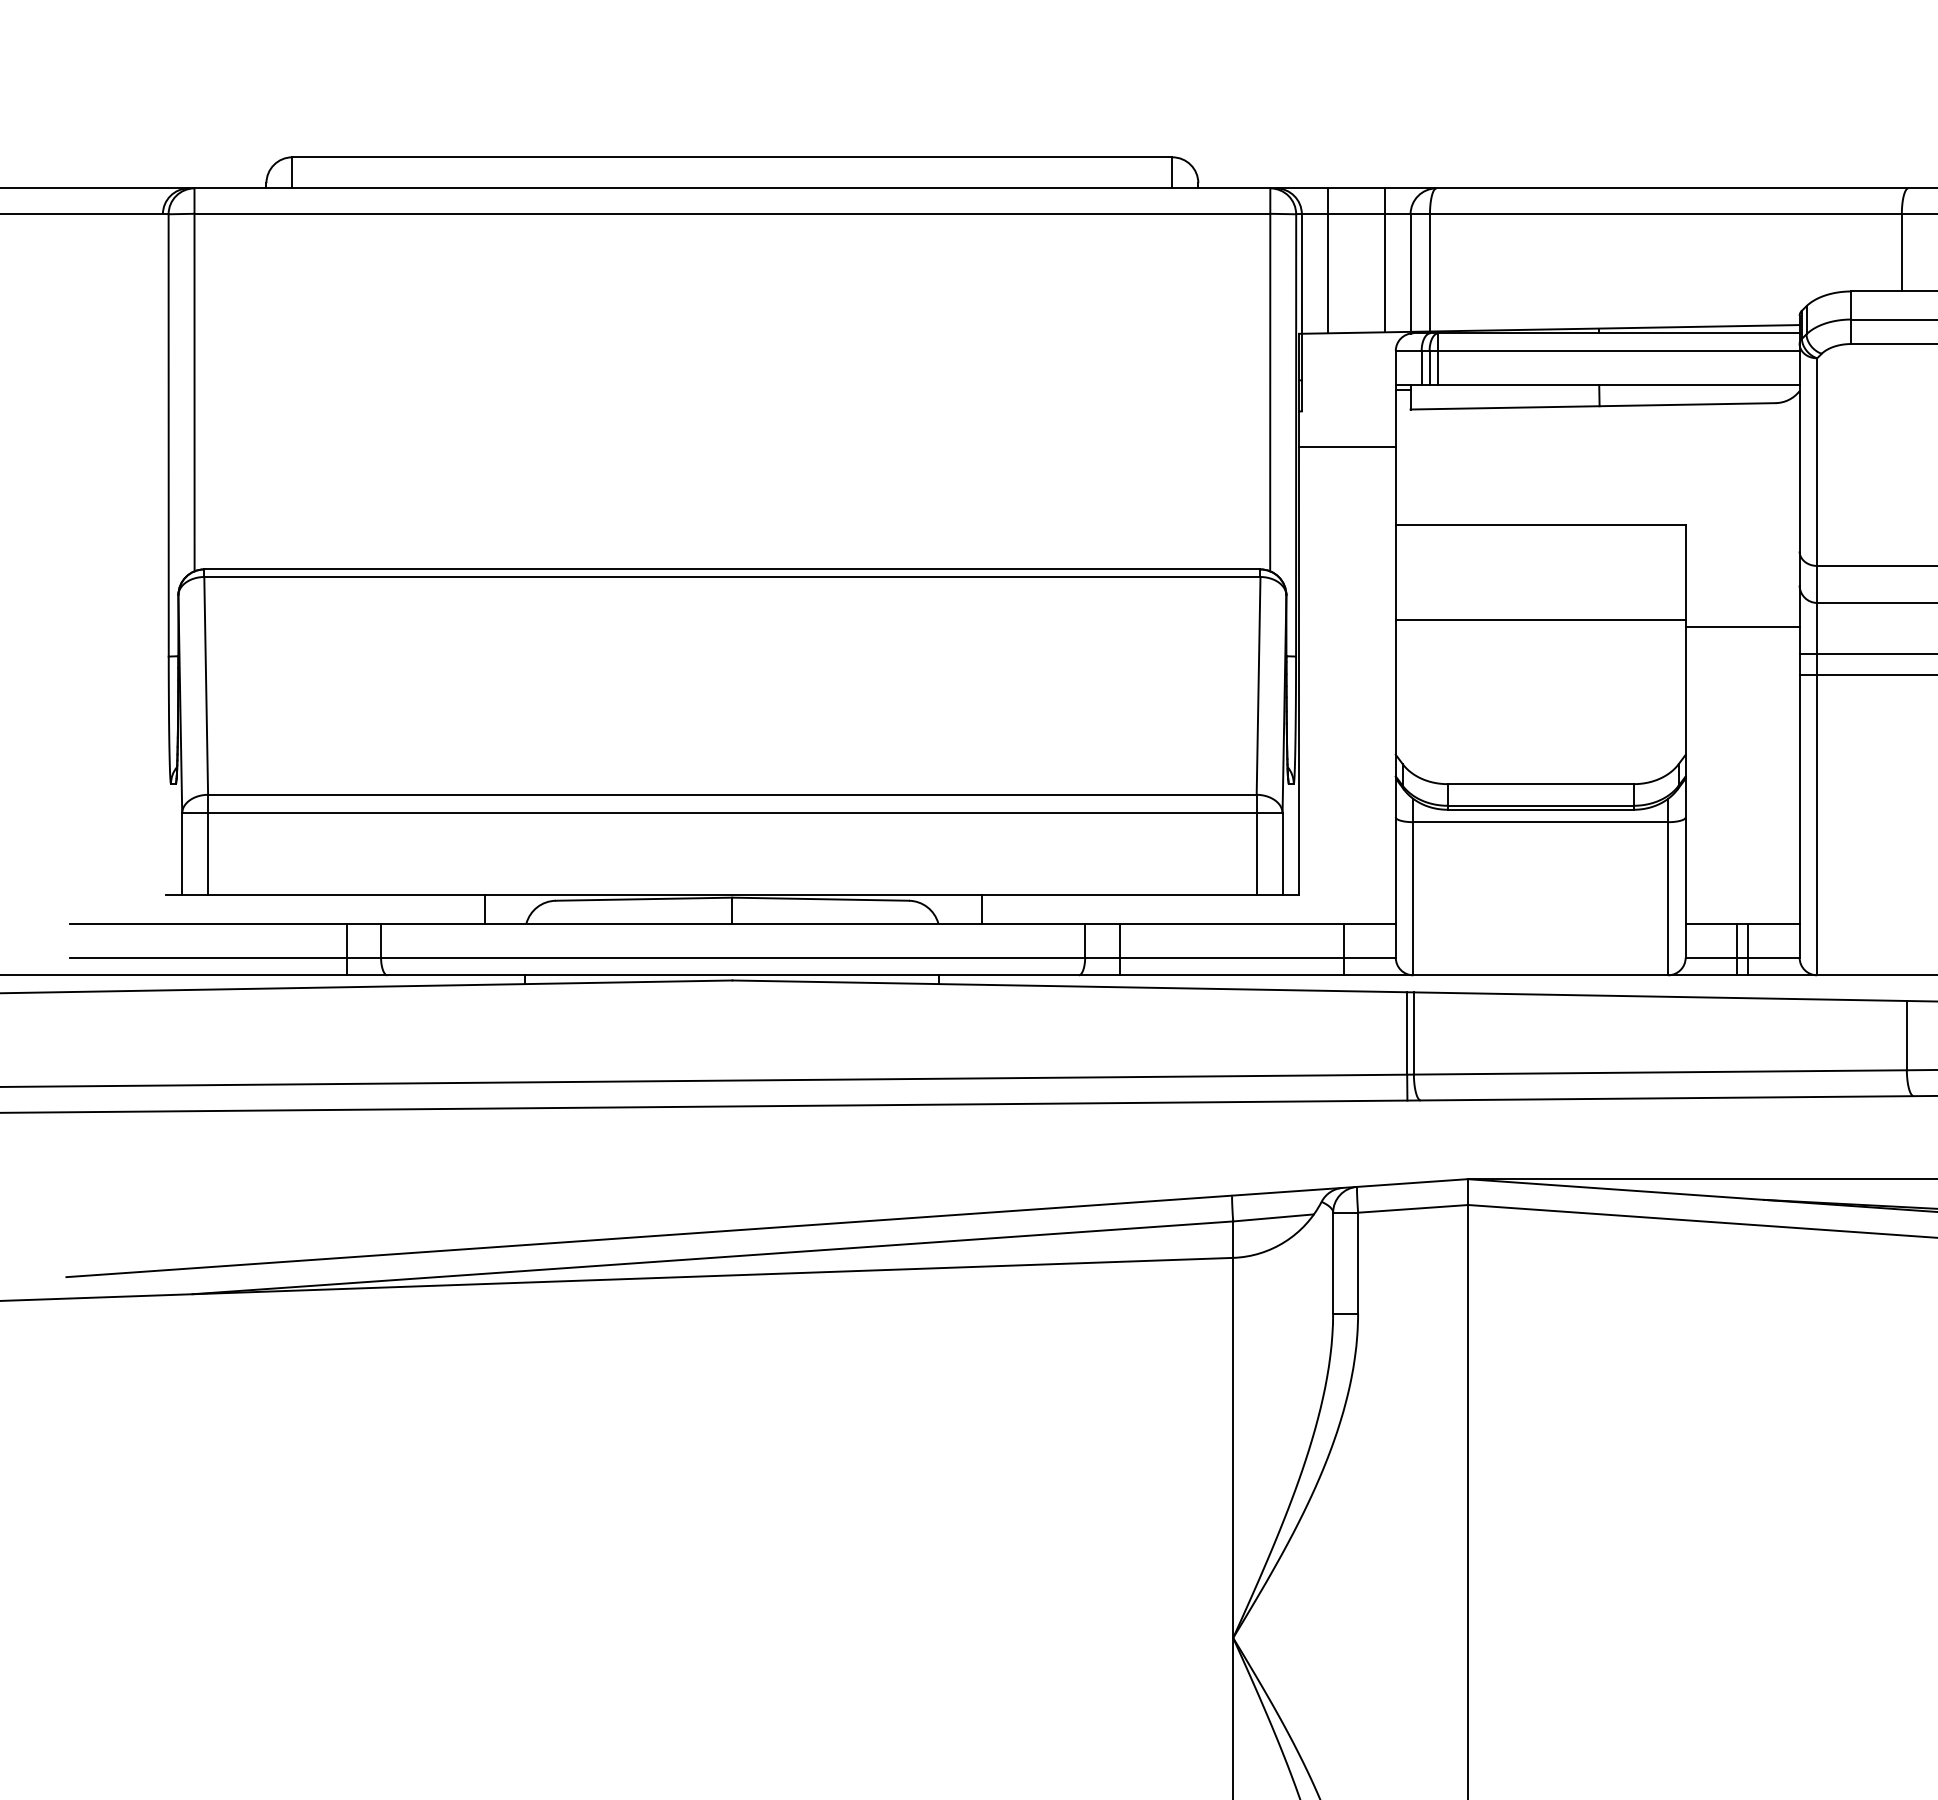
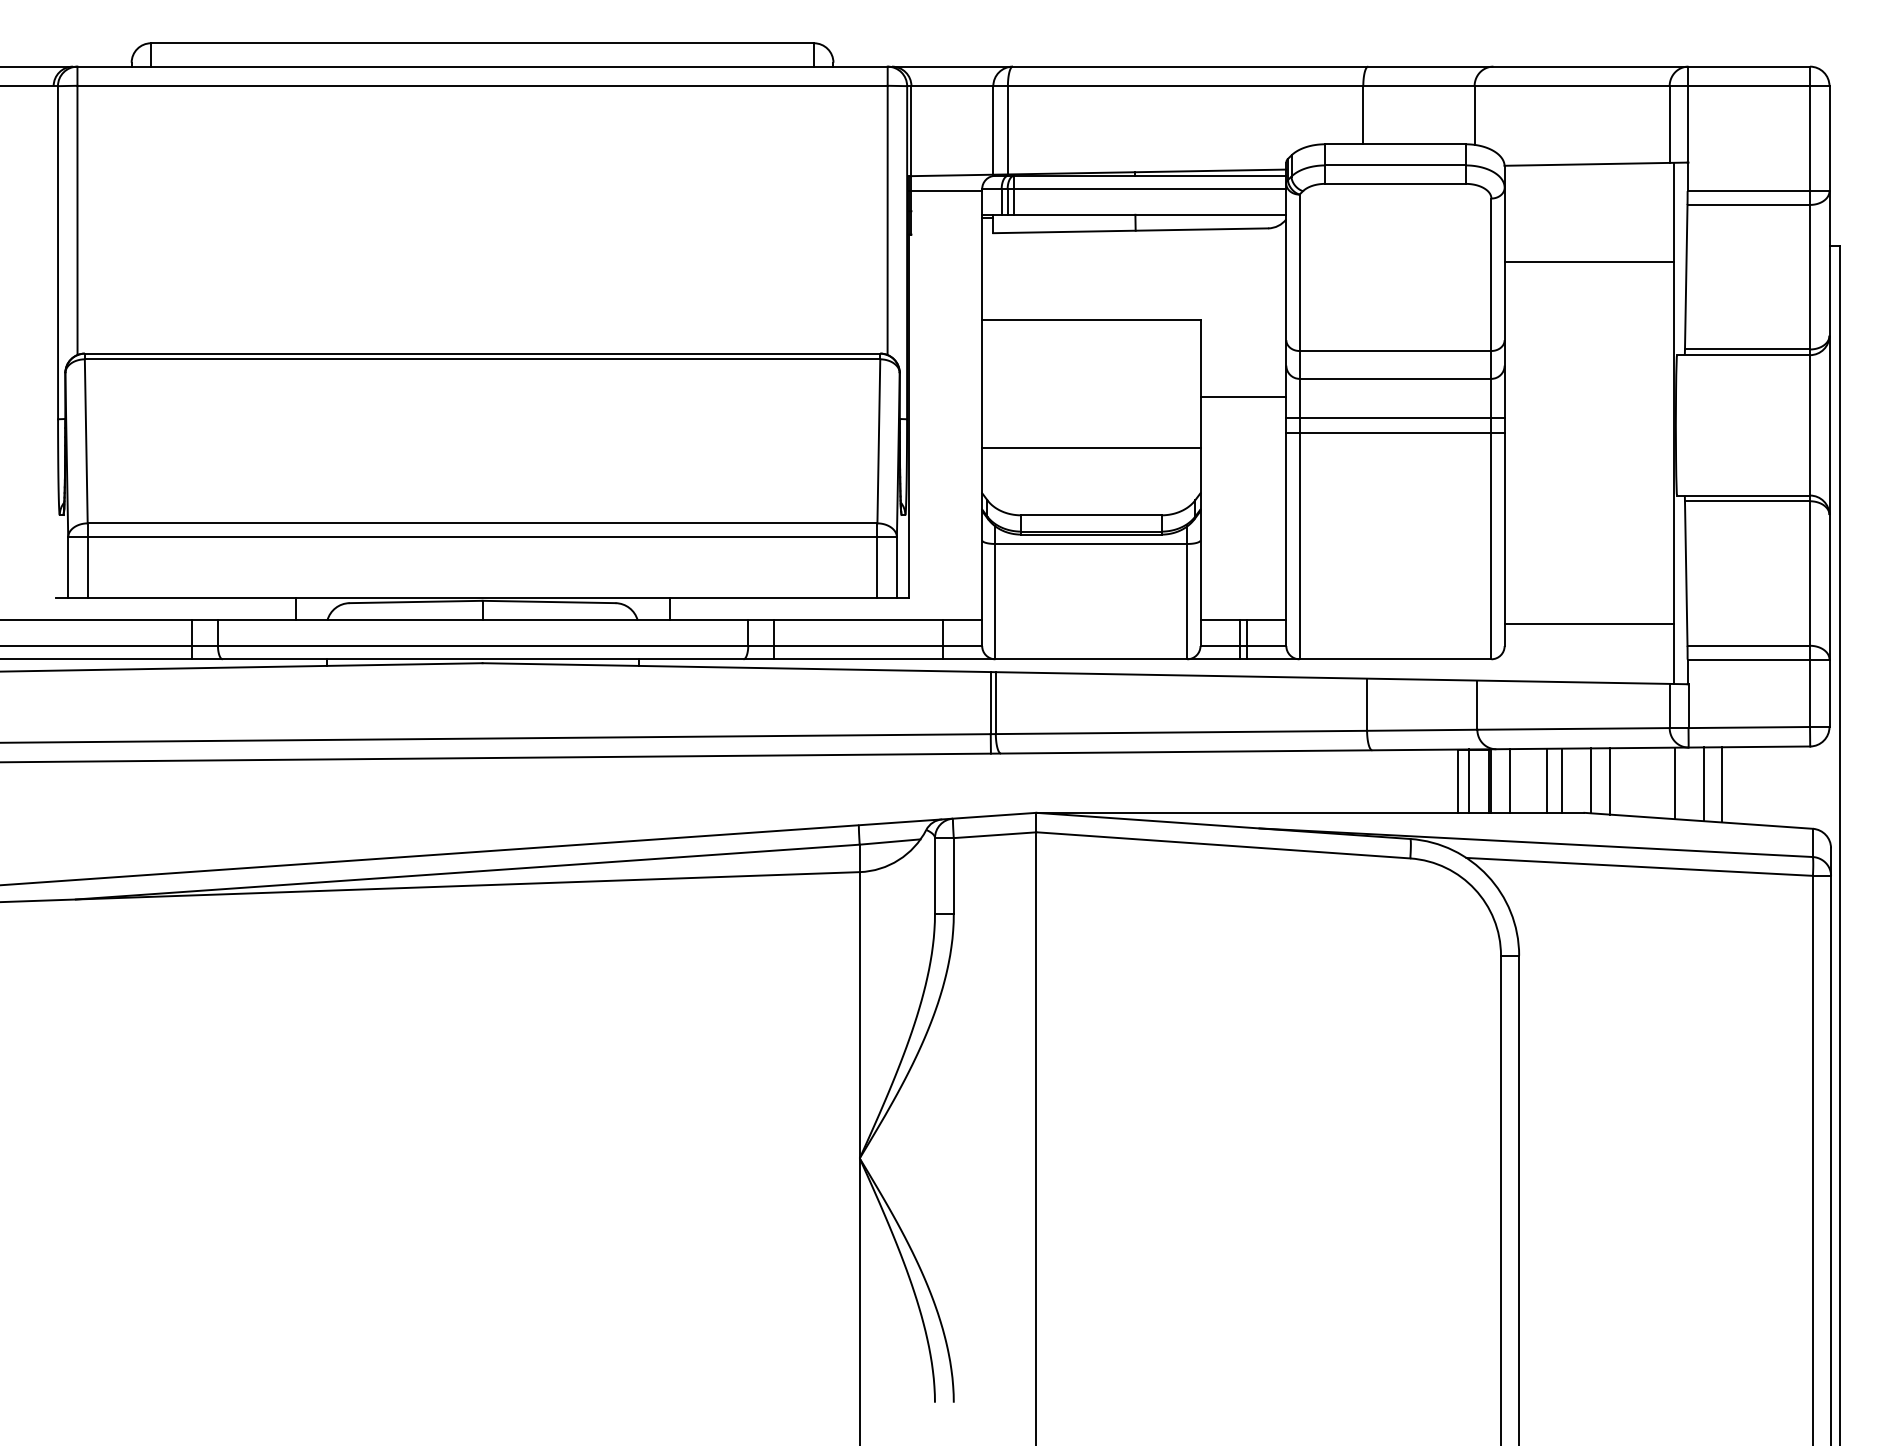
line: (1327, 259) -> (930, 120), removed
line: (1384, 259) -> (973, 120), removed
line: (1347, 447) -> (945, 190), moved
line: (1540, 619) -> (1091, 447), moved

